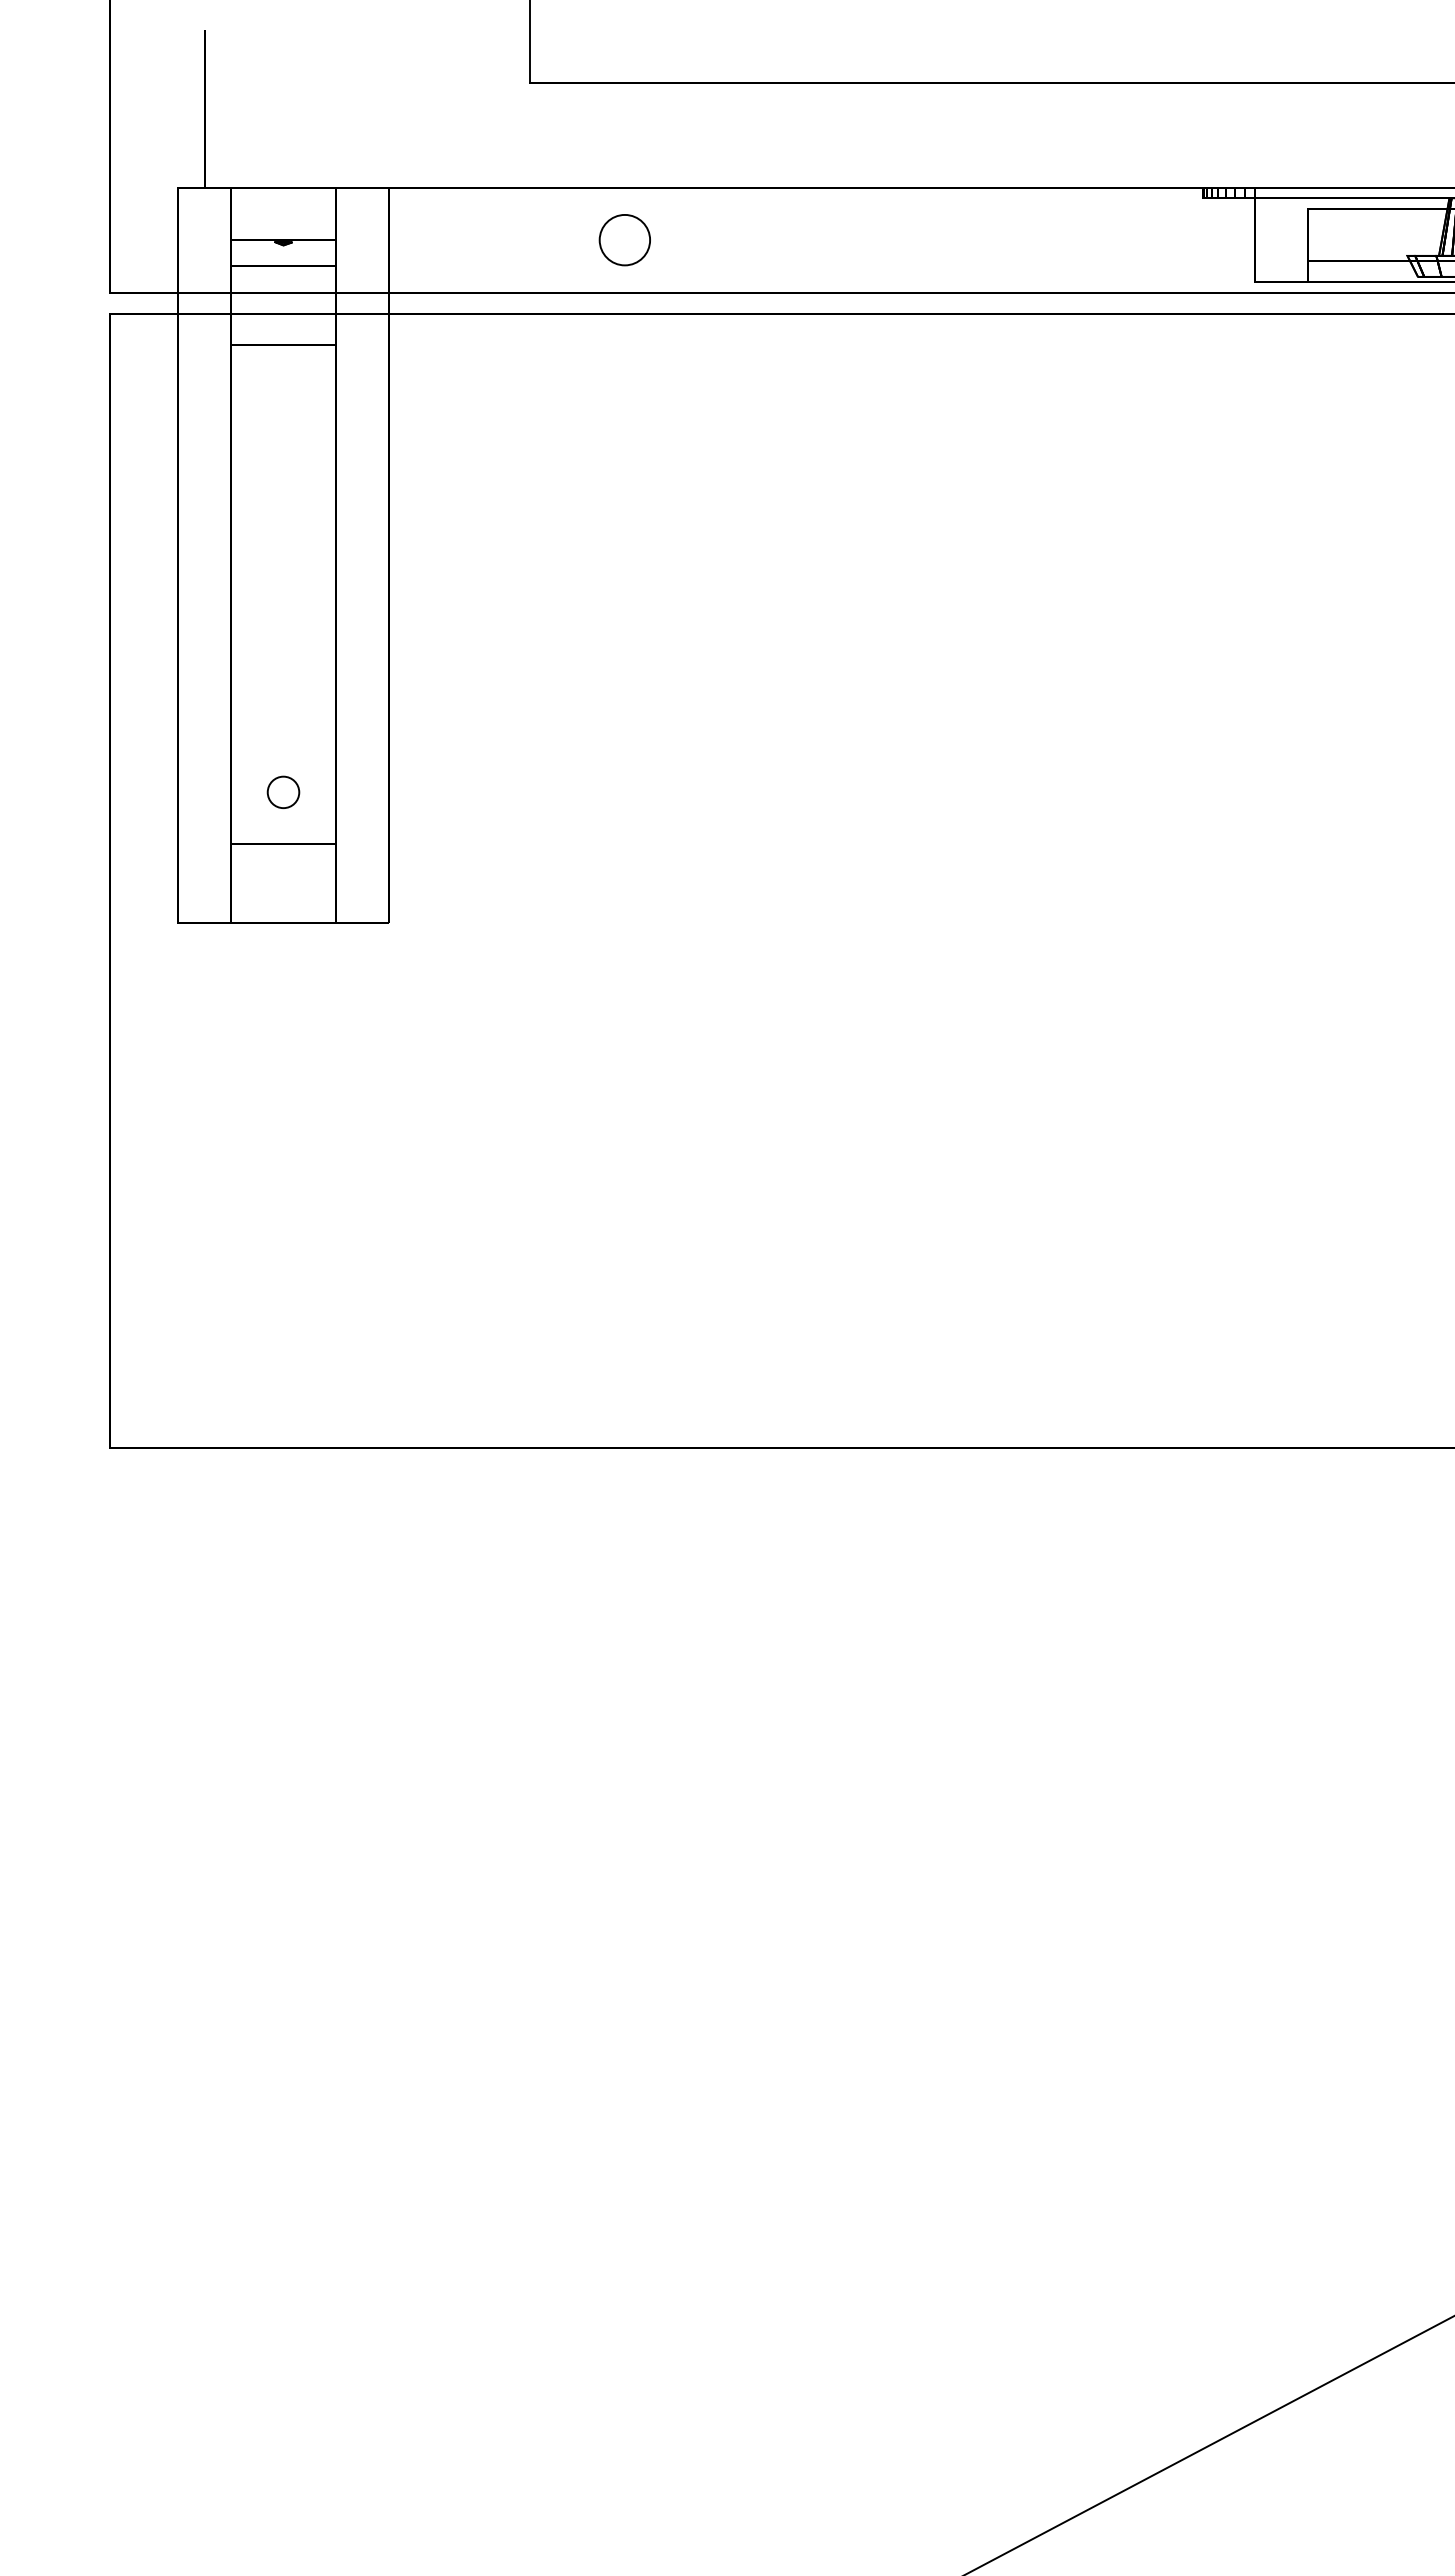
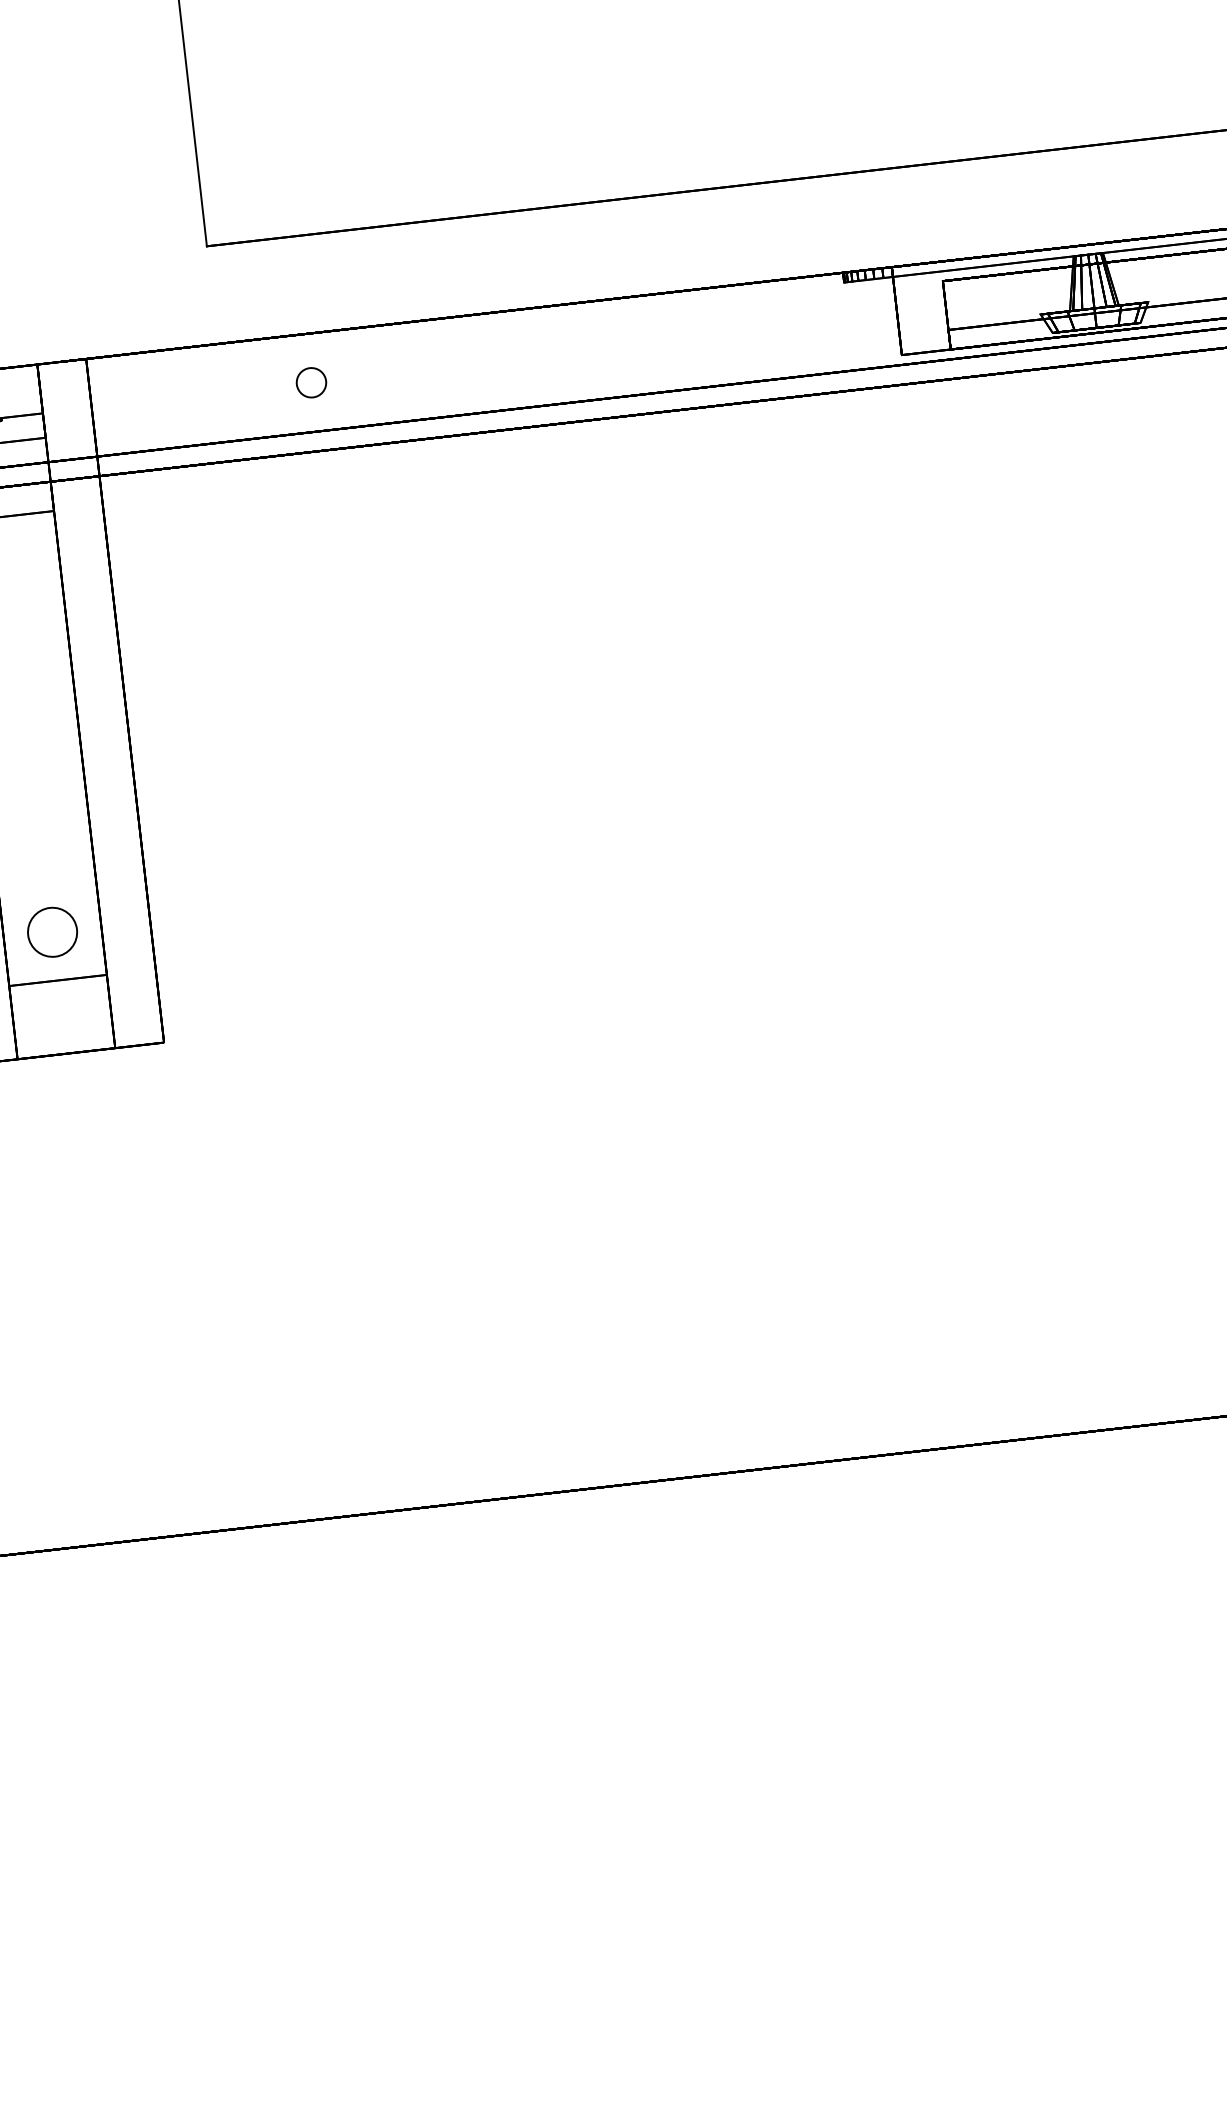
circle: (624, 239) -> (311, 382), size x0.62
circle: (283, 792) -> (52, 932), size x1.67

